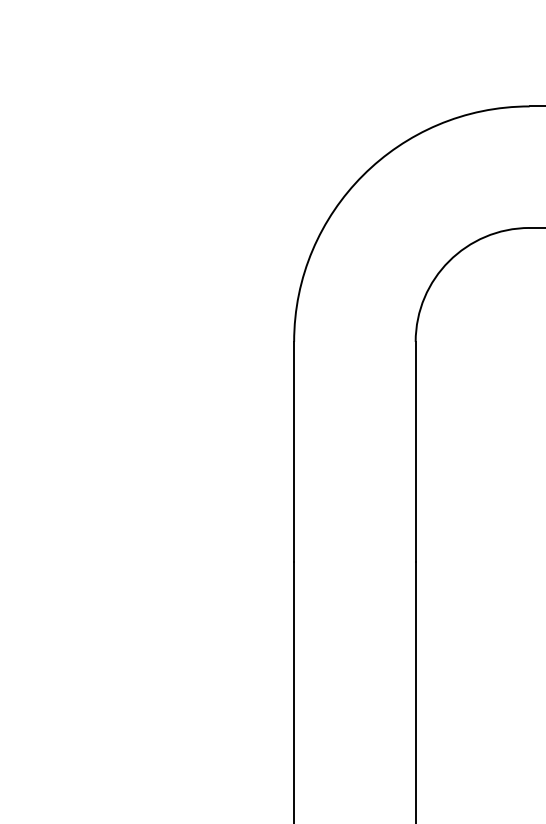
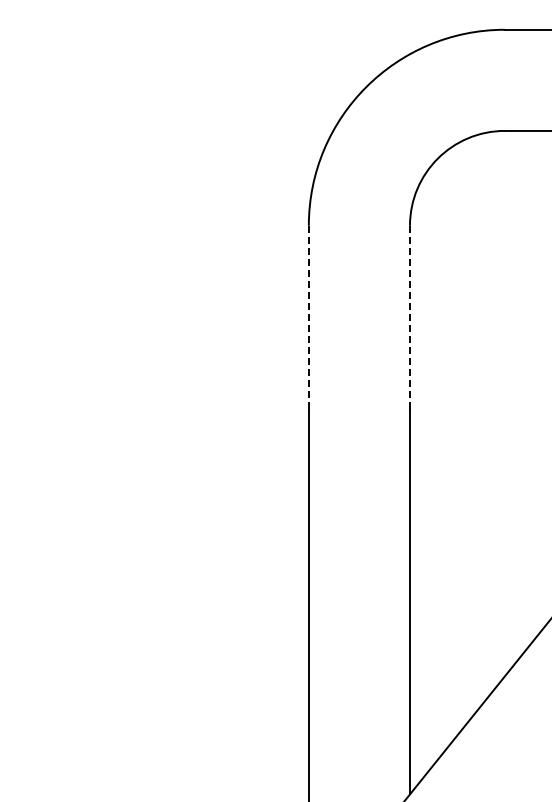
line: (293, 452) -> (308, 317), solid -> dashed
line: (415, 452) -> (409, 317), solid -> dashed

